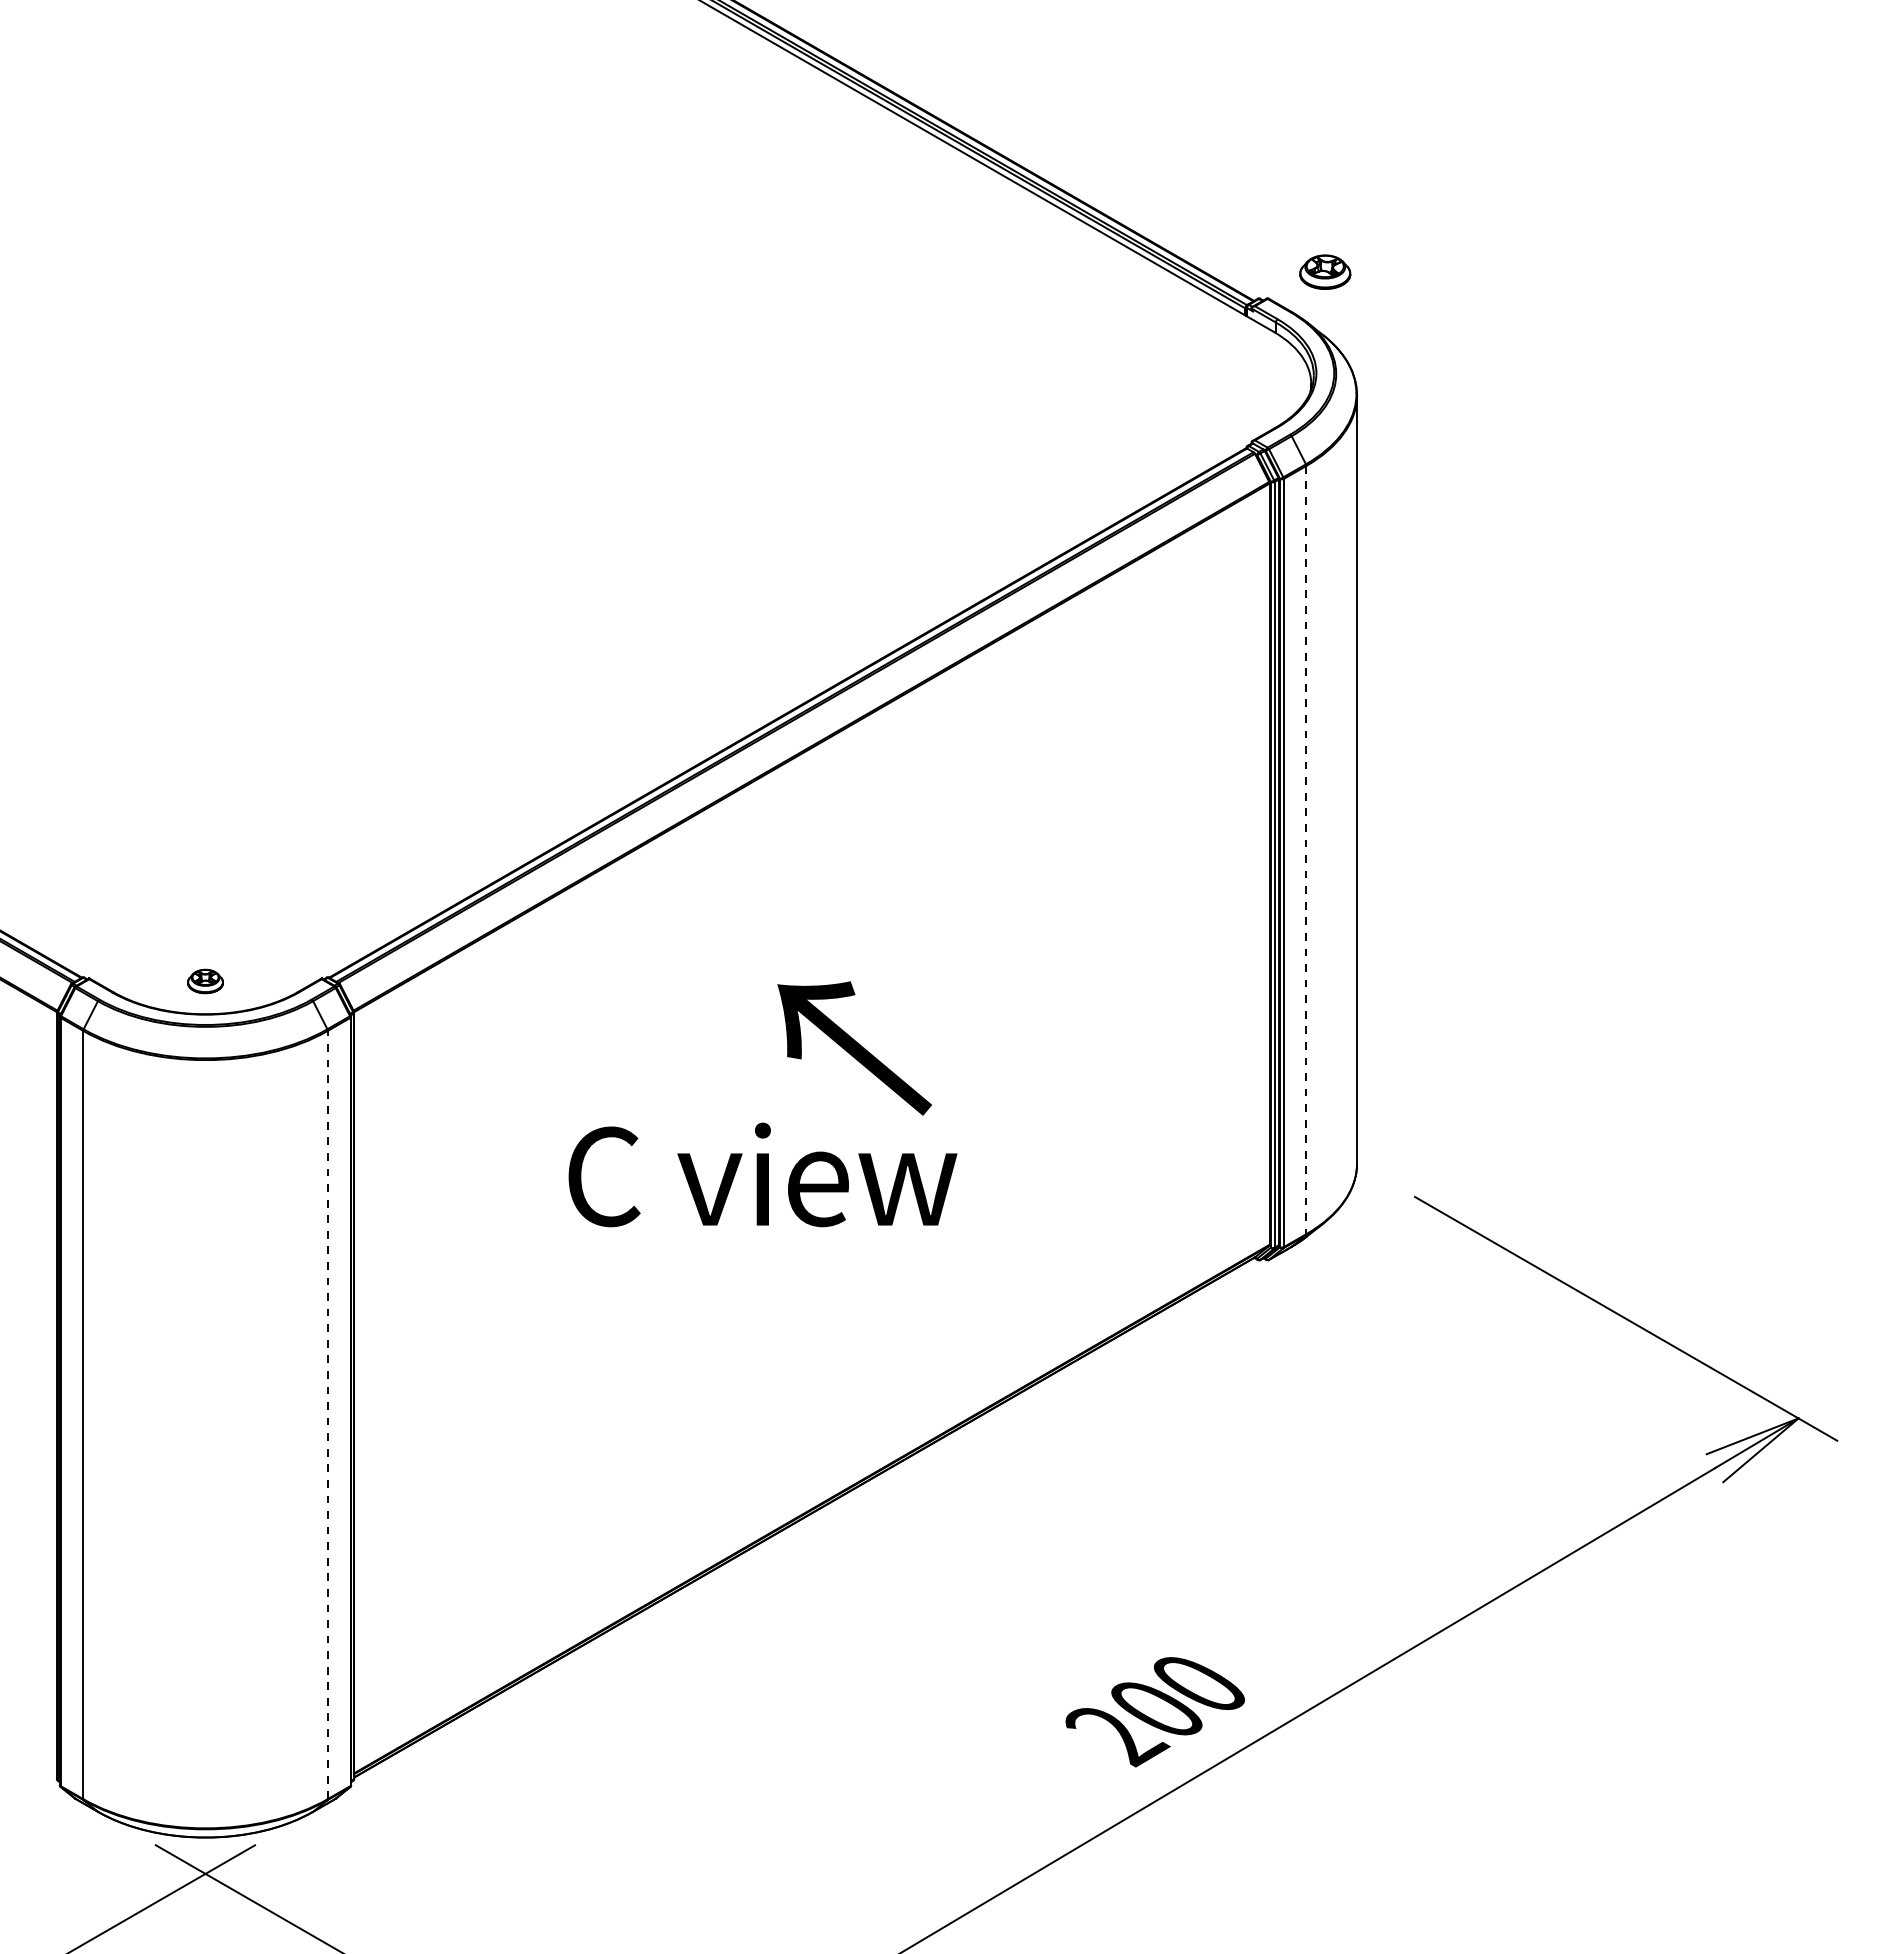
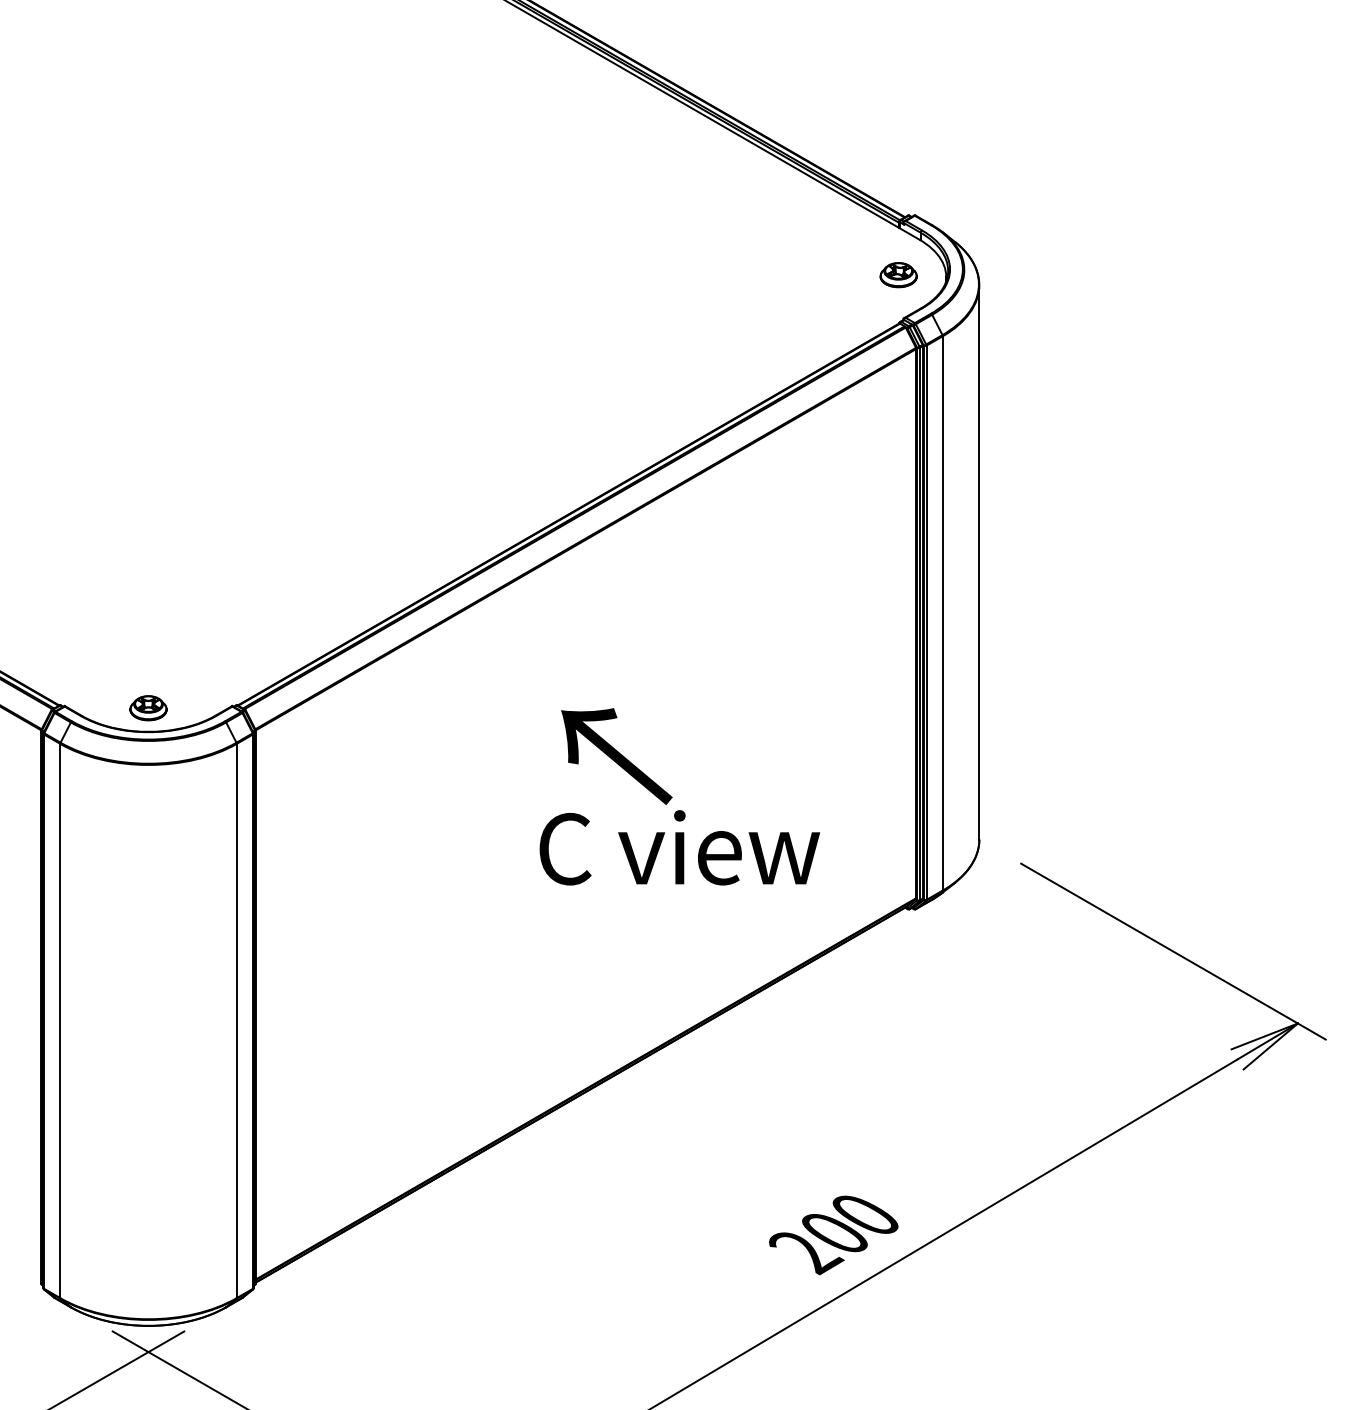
part: (1325, 271) -> (898, 274), moved
line: (1306, 850) -> (942, 613), dashed -> solid
part: (205, 981) -> (148, 708), size x1.43
text: (762, 1174) -> (679, 847), moved
line: (327, 1414) -> (236, 1020), dashed -> solid

